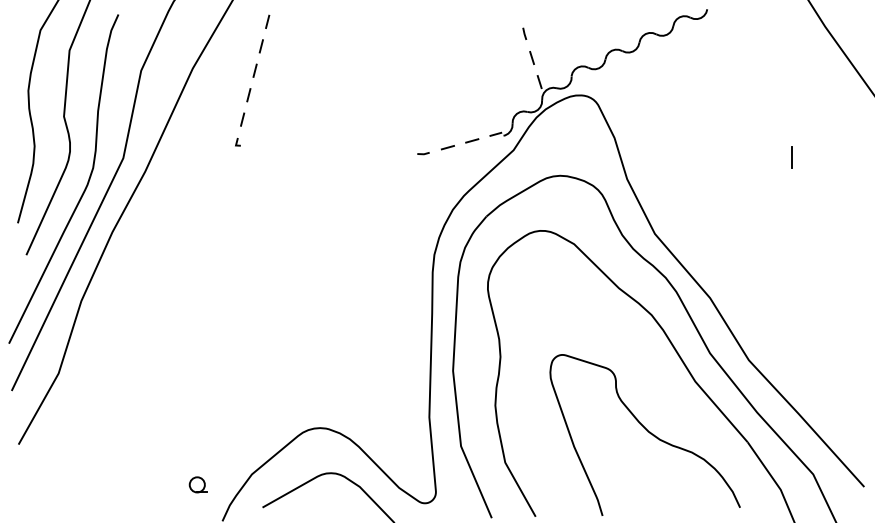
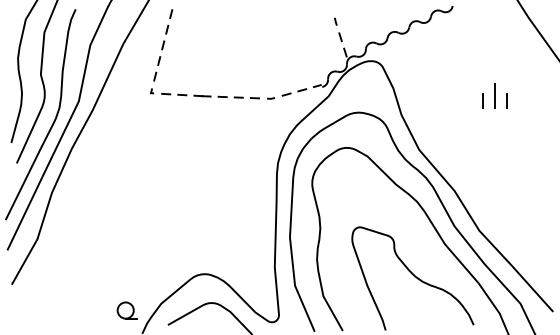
line: (772, 149) -> (494, 95), added
part: (328, 150) -> (210, 96), added
line: (753, 156) -> (482, 100), added
part: (197, 484) -> (126, 310), size x1.67

